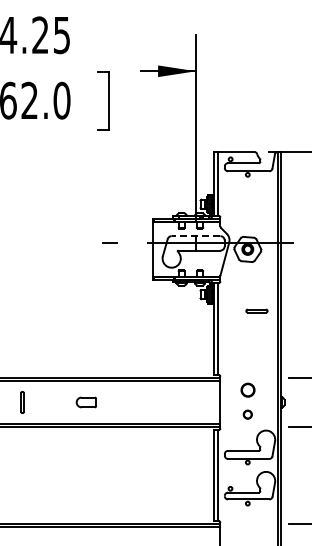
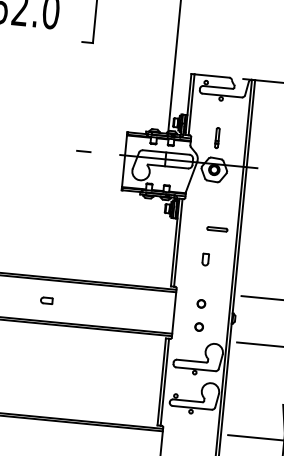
part: (247, 215) -> (217, 137), added
line: (195, 236) -> (165, 152), dashed -> solid
part: (247, 343) -> (205, 259), added
part: (247, 390) -> (201, 304), size x0.62
part: (86, 402) -> (46, 300), size x0.62

